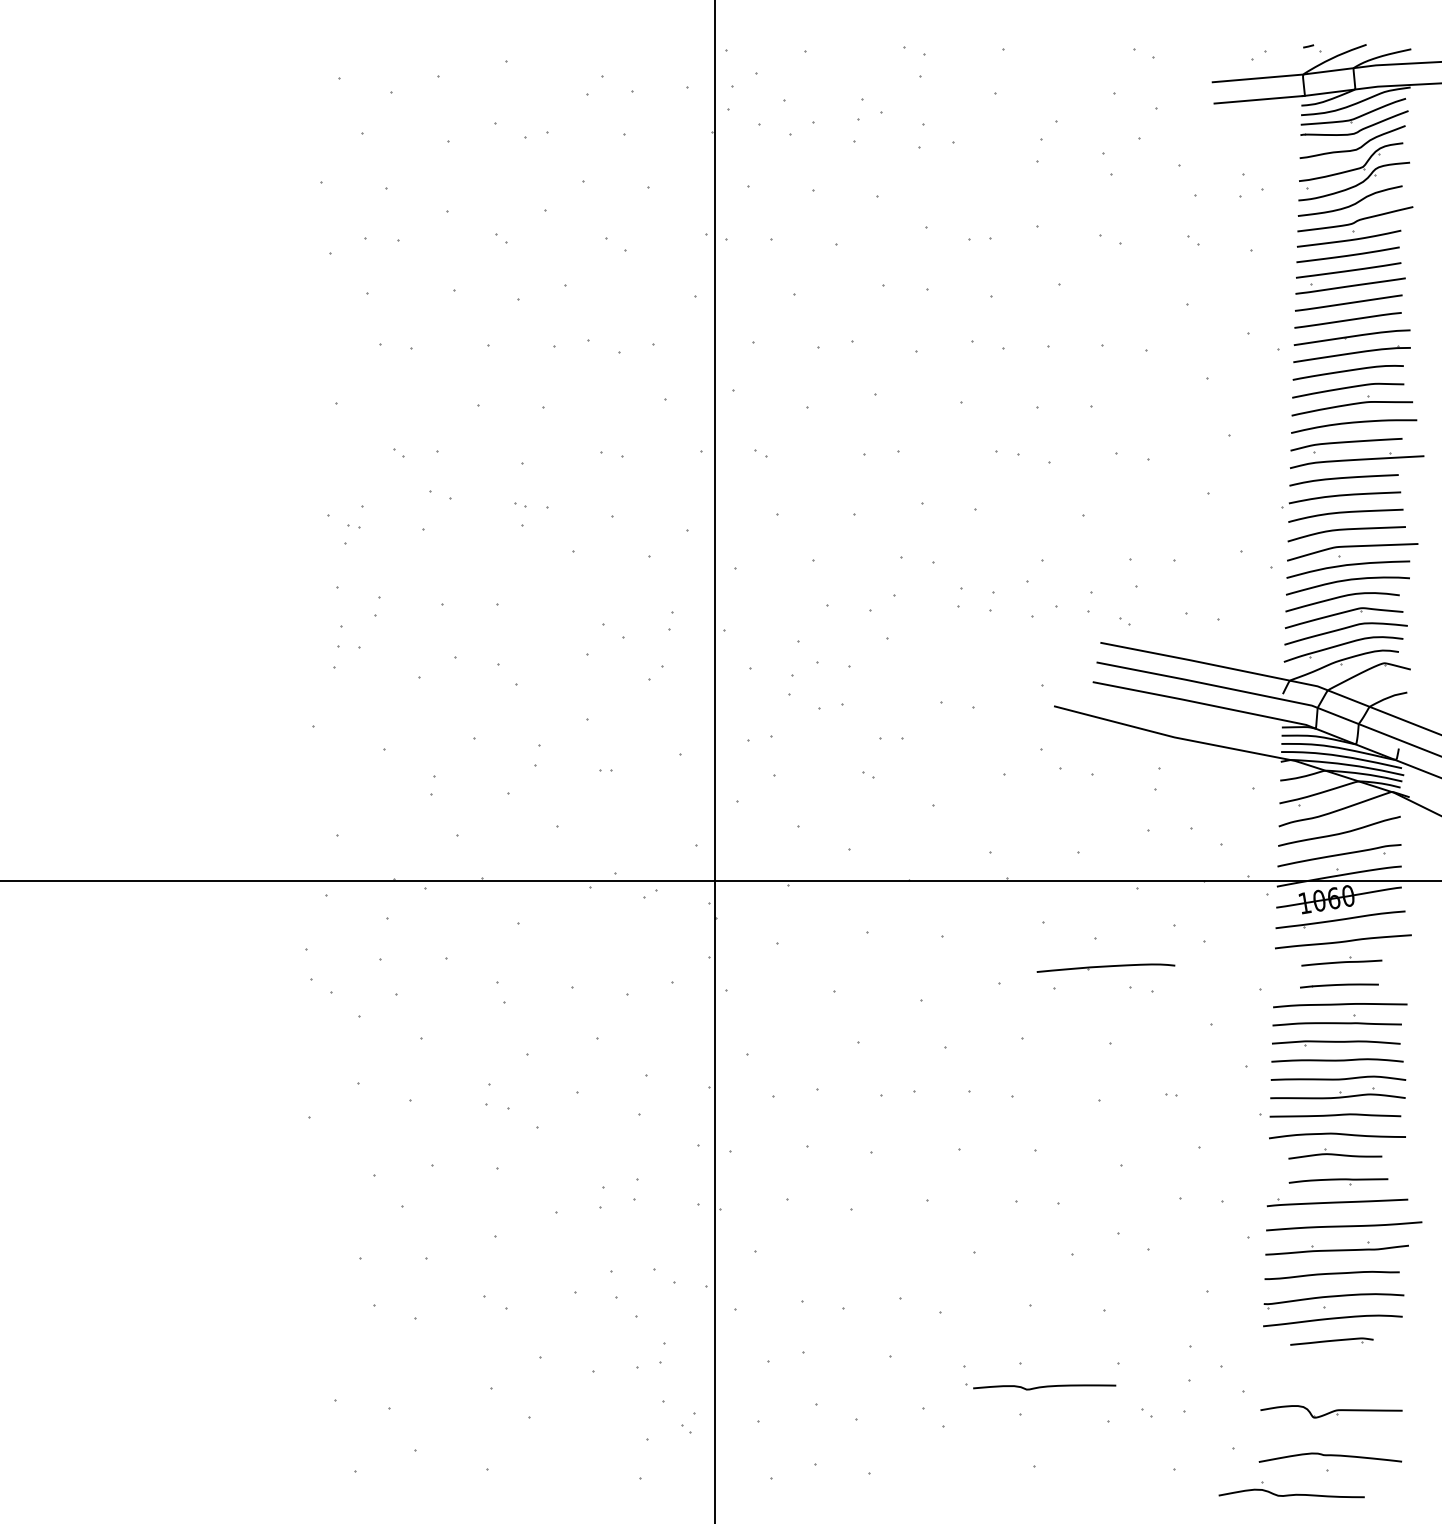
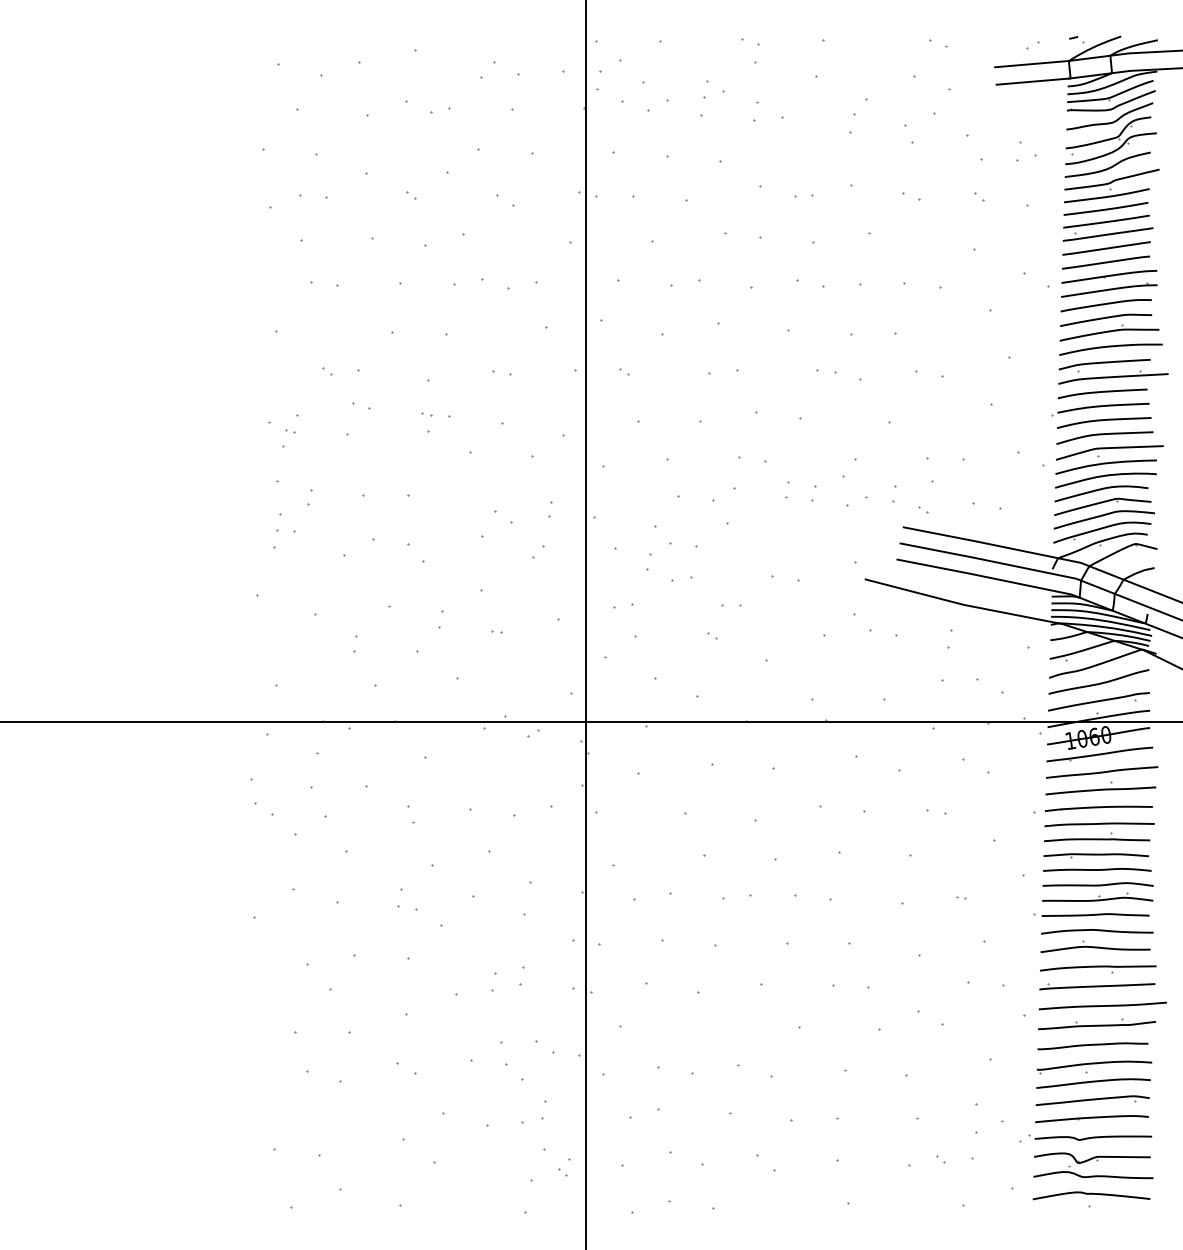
part: (1341, 961) -> (1100, 788), size x1.67
part: (1105, 967) -> (1091, 1118), moved
part: (1339, 985) -> (1098, 808), size x1.67
part: (1335, 1153) -> (1095, 946), size x1.43
part: (1338, 1181) -> (1098, 969), size x1.43
part: (1331, 1341) -> (1092, 1100), size x1.67
part: (1040, 1386) -> (1089, 1137), moved
part: (1291, 1489) -> (1093, 1171), moved

